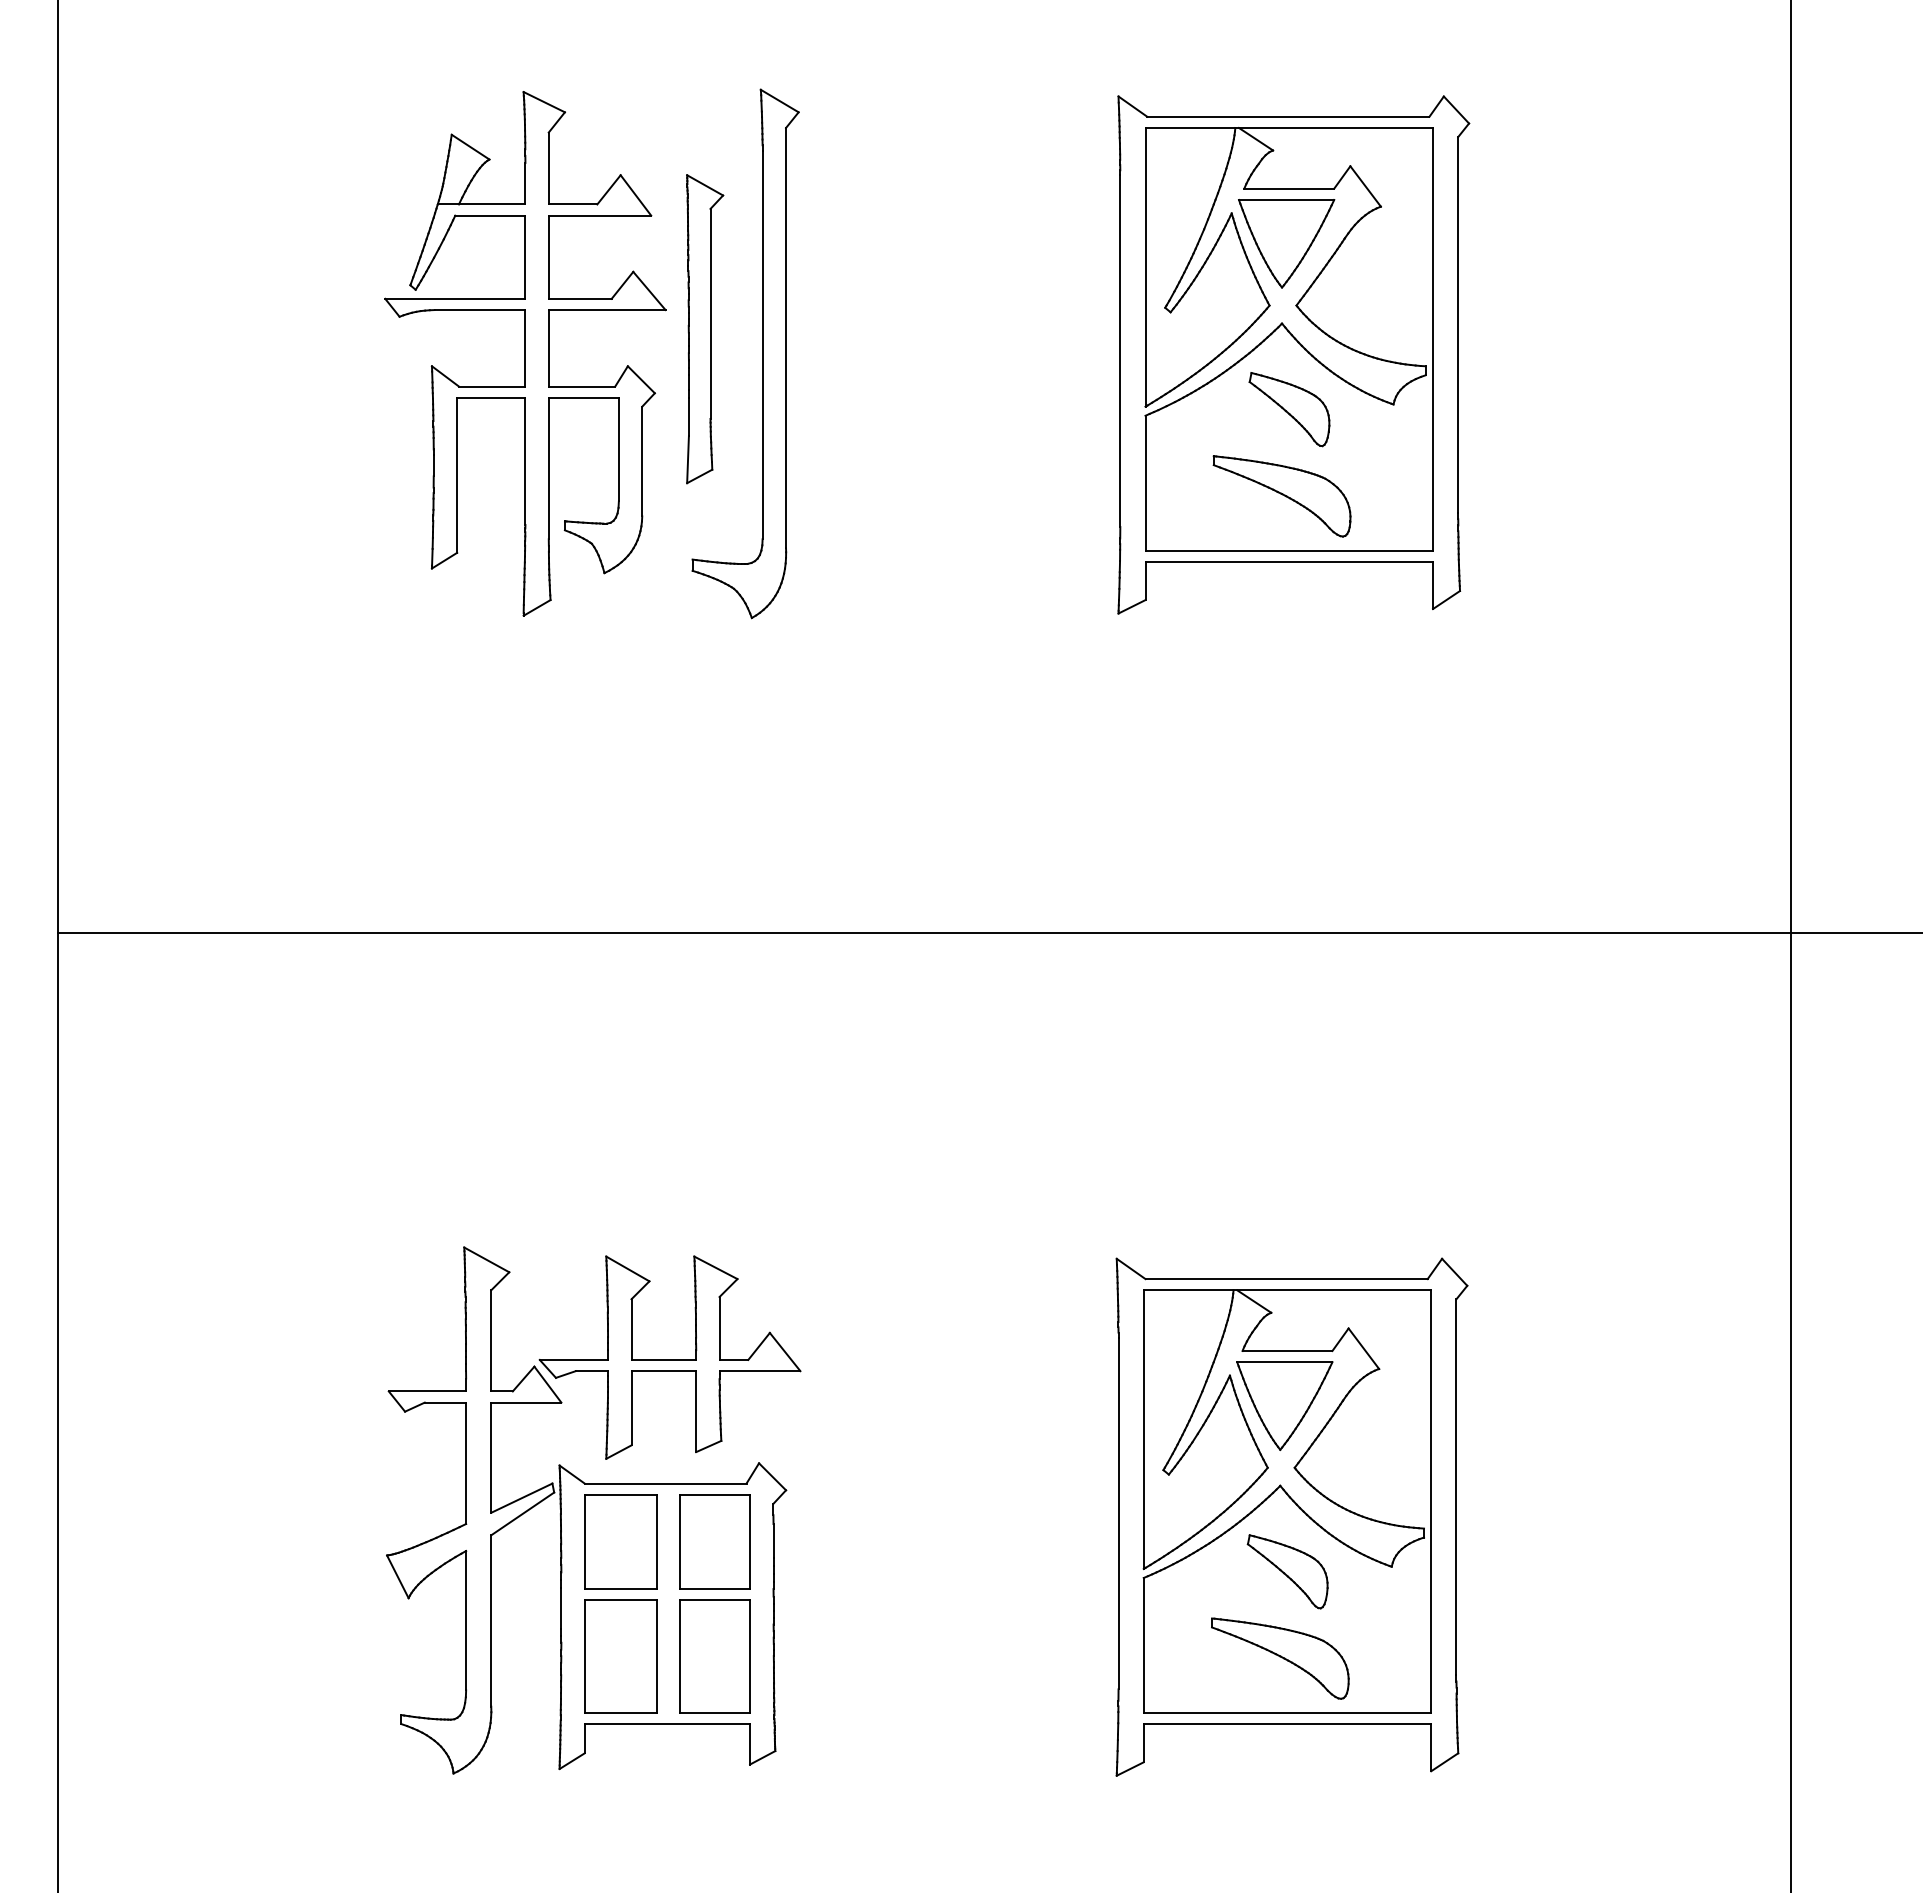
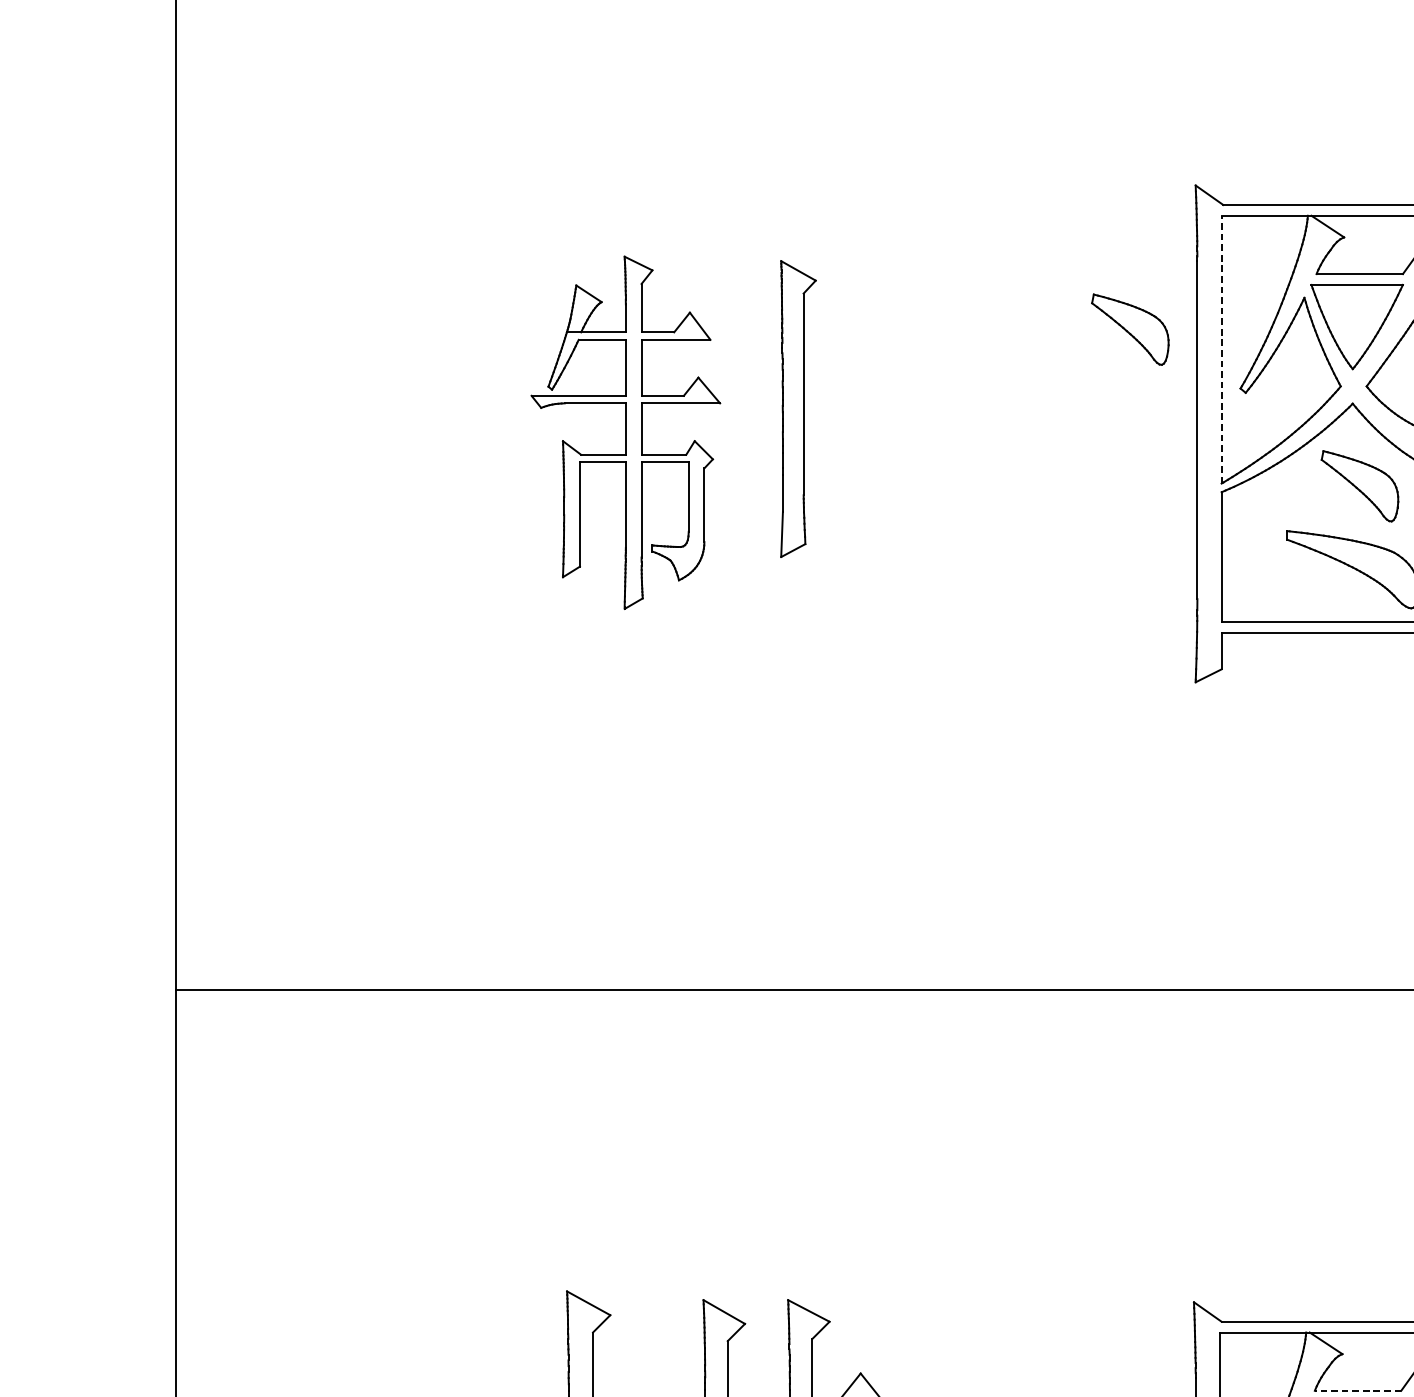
part: (1050, 246) -> (1130, 329), added
line: (1145, 266) -> (1221, 348), solid -> dashed
part: (525, 353) -> (625, 432), size x0.7
part: (762, 353) -> (853, 432), removed
line: (1287, 1350) -> (1358, 1390), solid -> dashed

